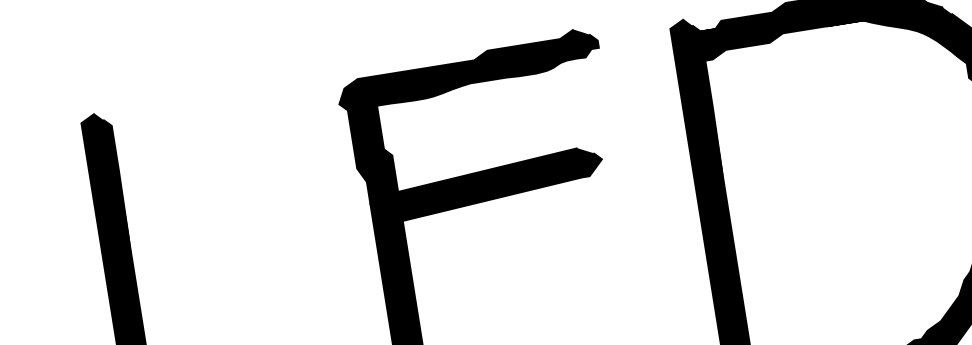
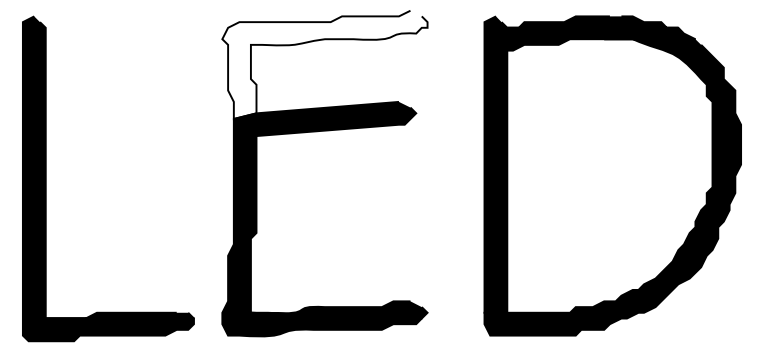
fill: (474, 115) -> (324, 64), removed

